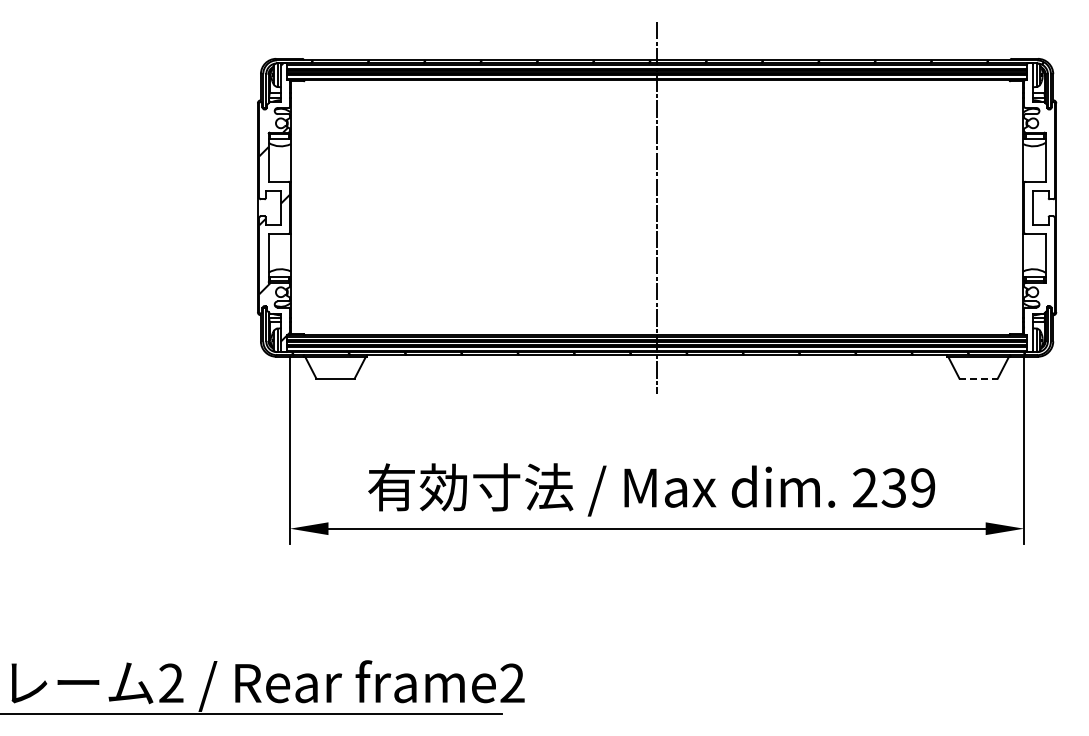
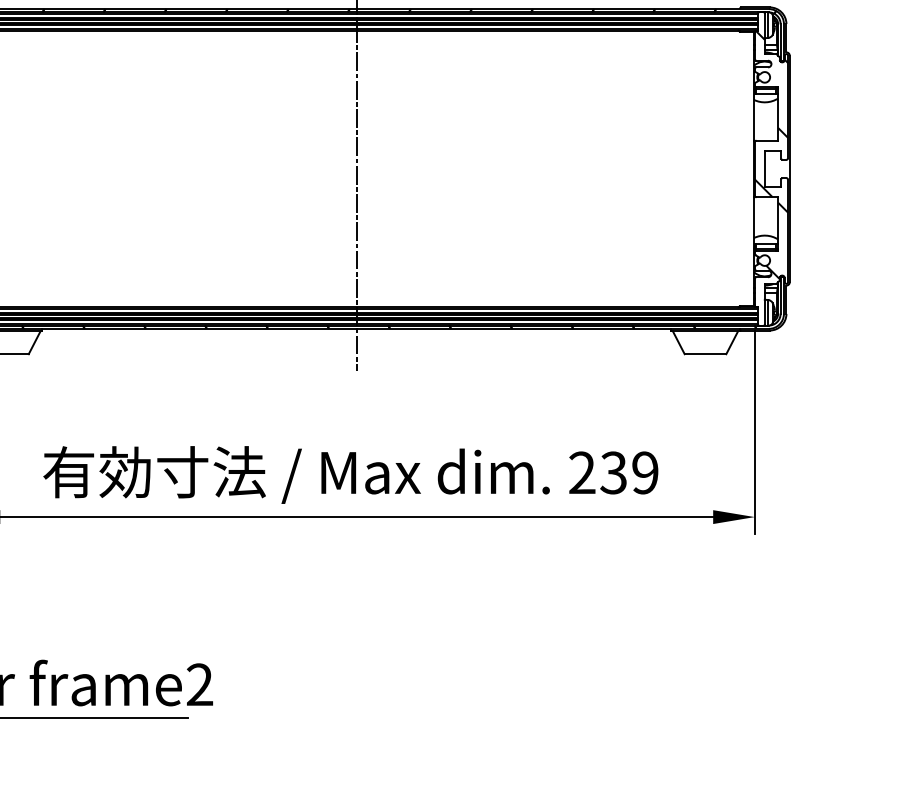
hatch: (1039, 194) -> (771, 154), added
line: (979, 378) -> (706, 354), dashed -> solid

